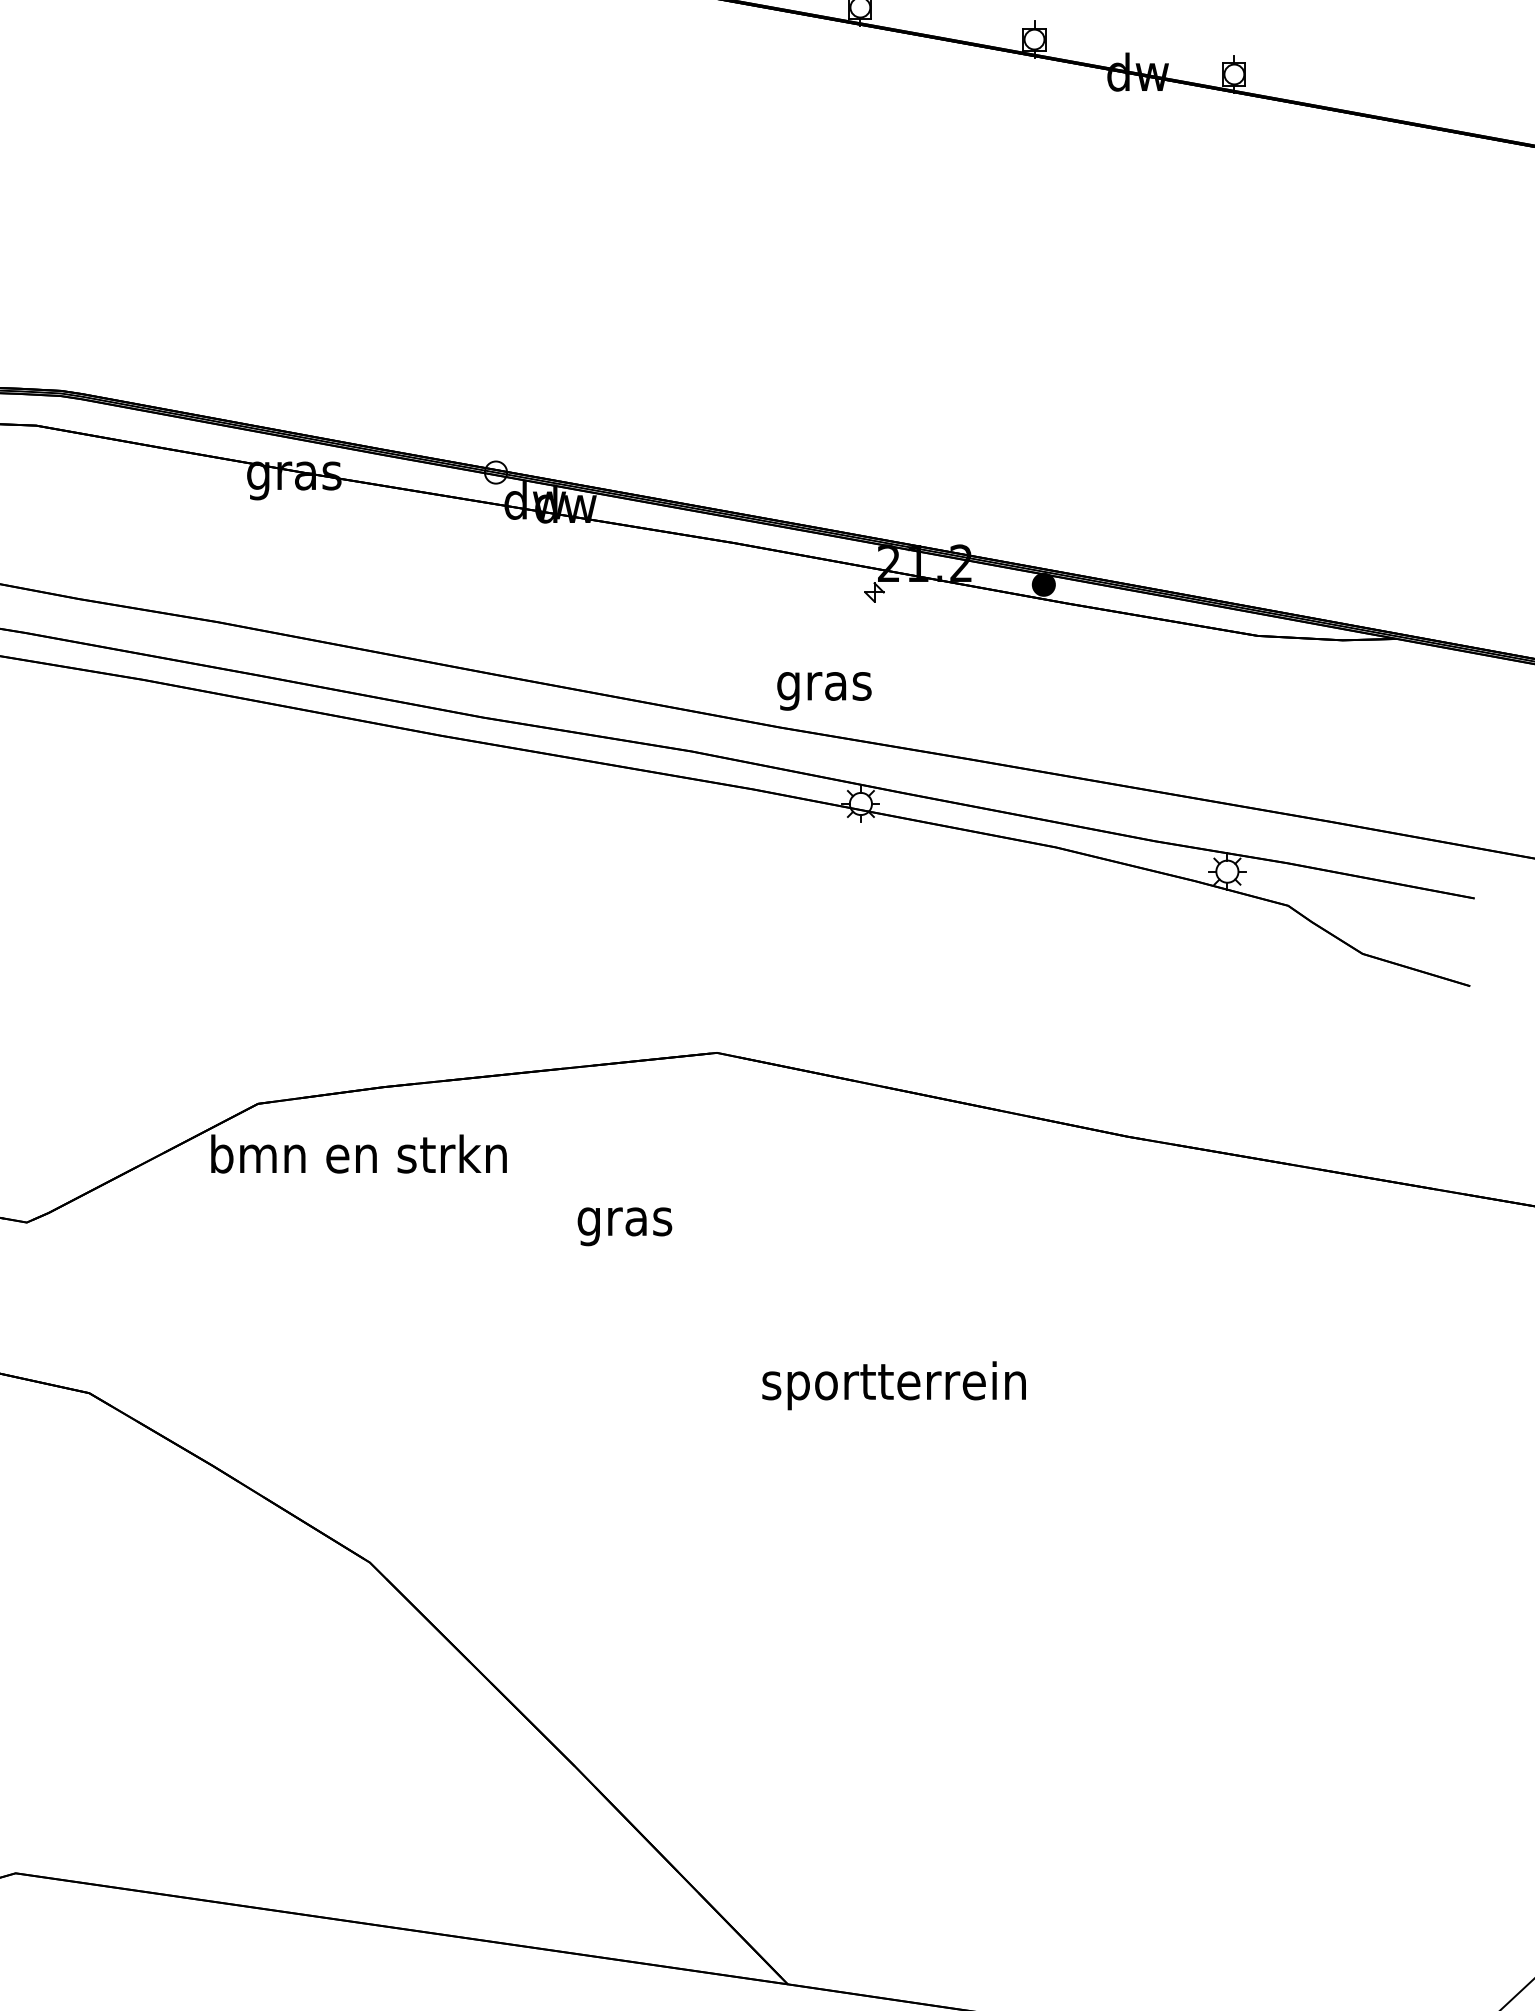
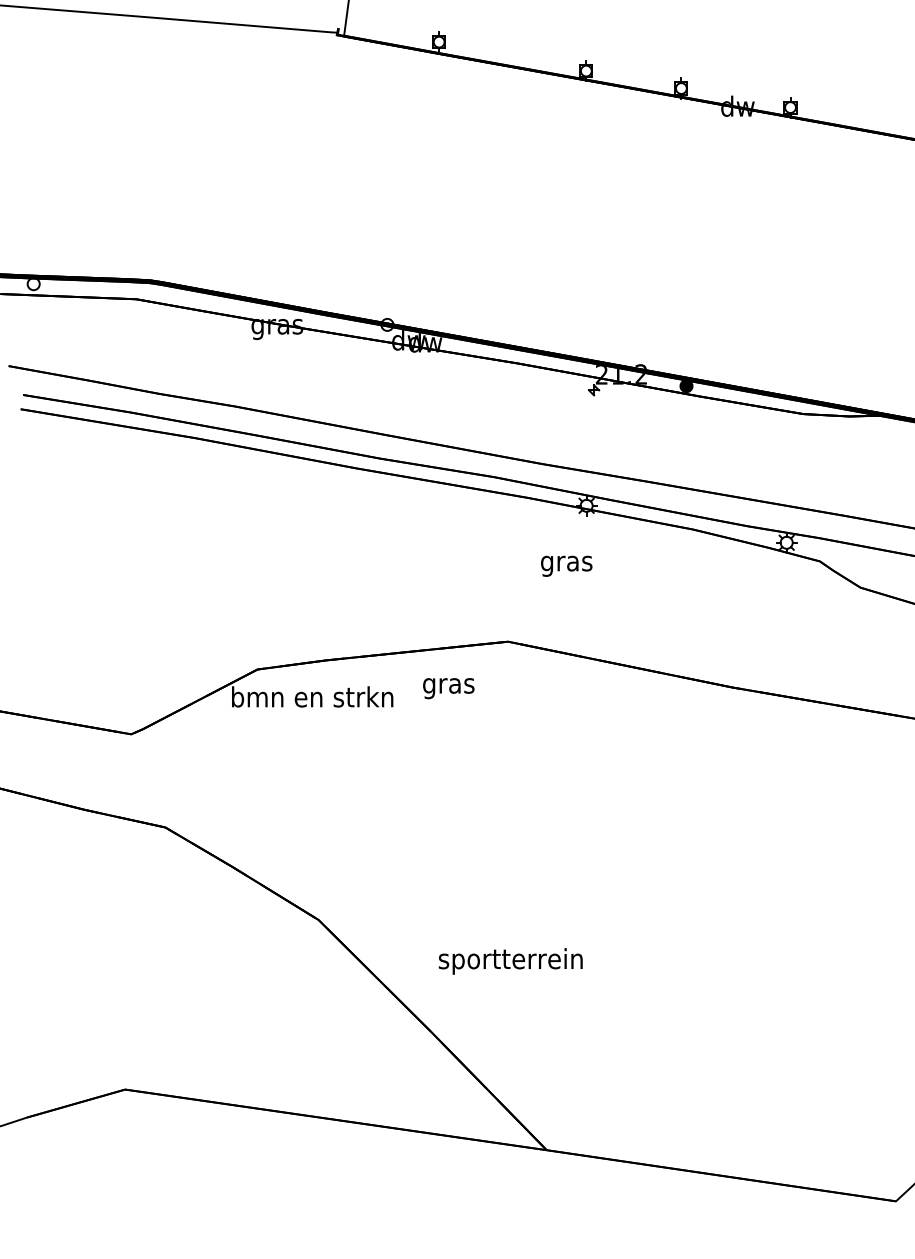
text: (824, 689) -> (566, 565), moved
text: (624, 1226) -> (448, 688), moved
text: (893, 1385) -> (510, 961), moved

